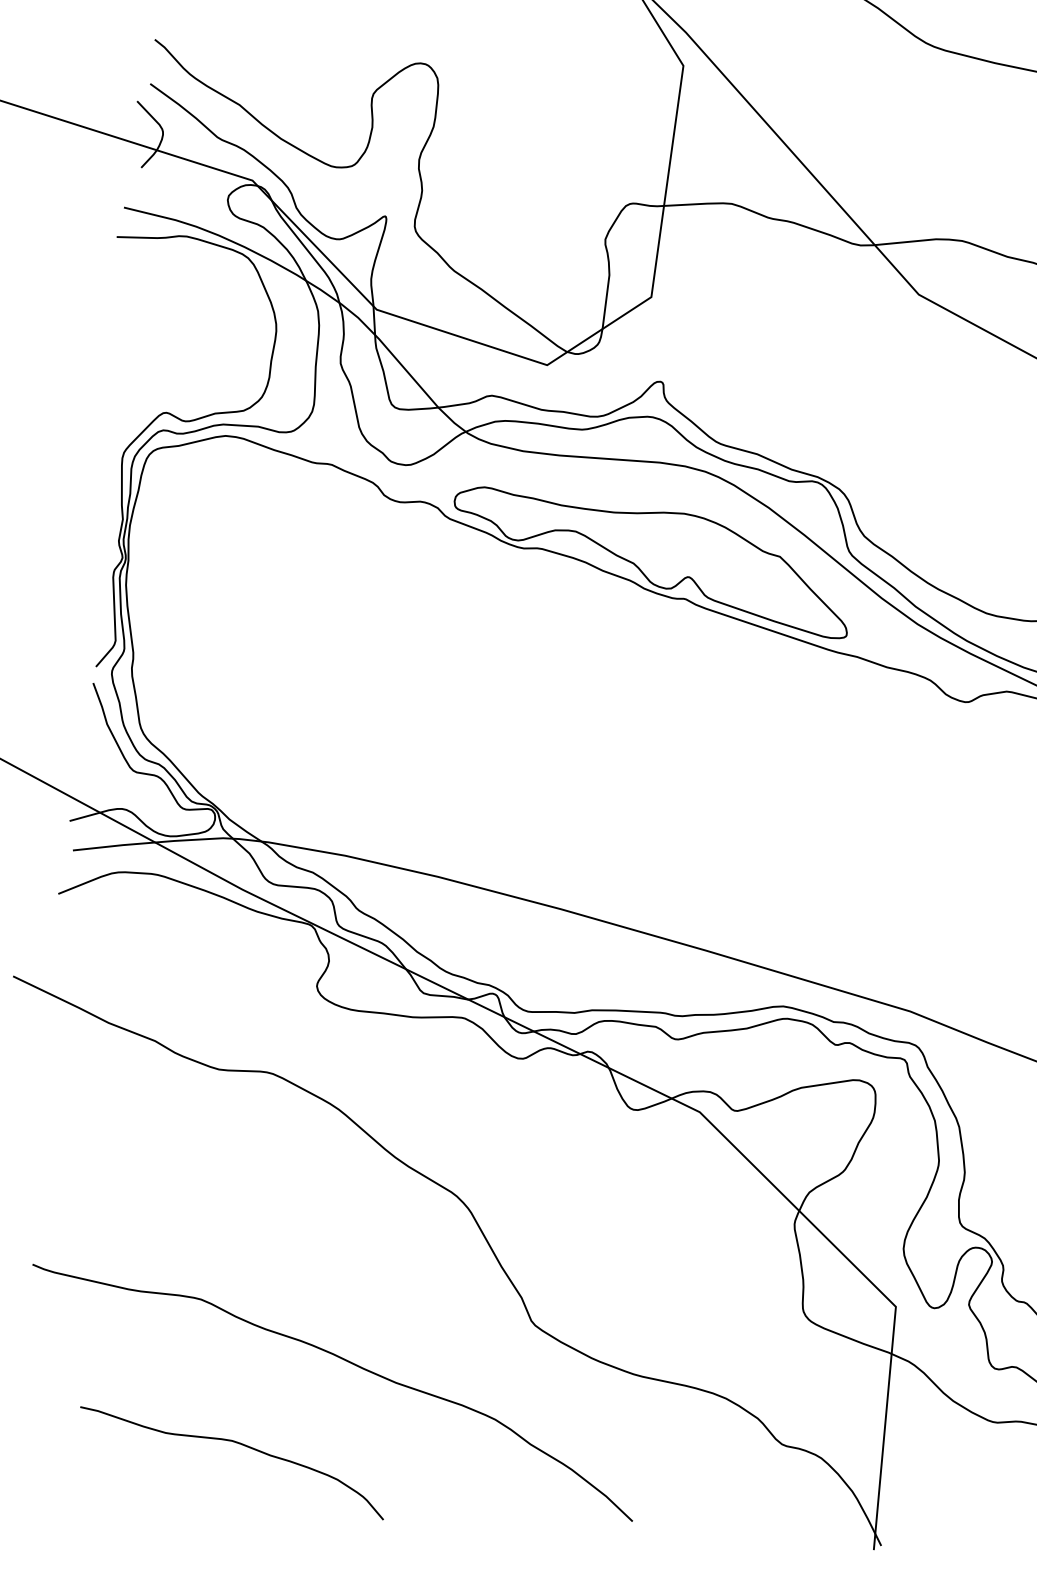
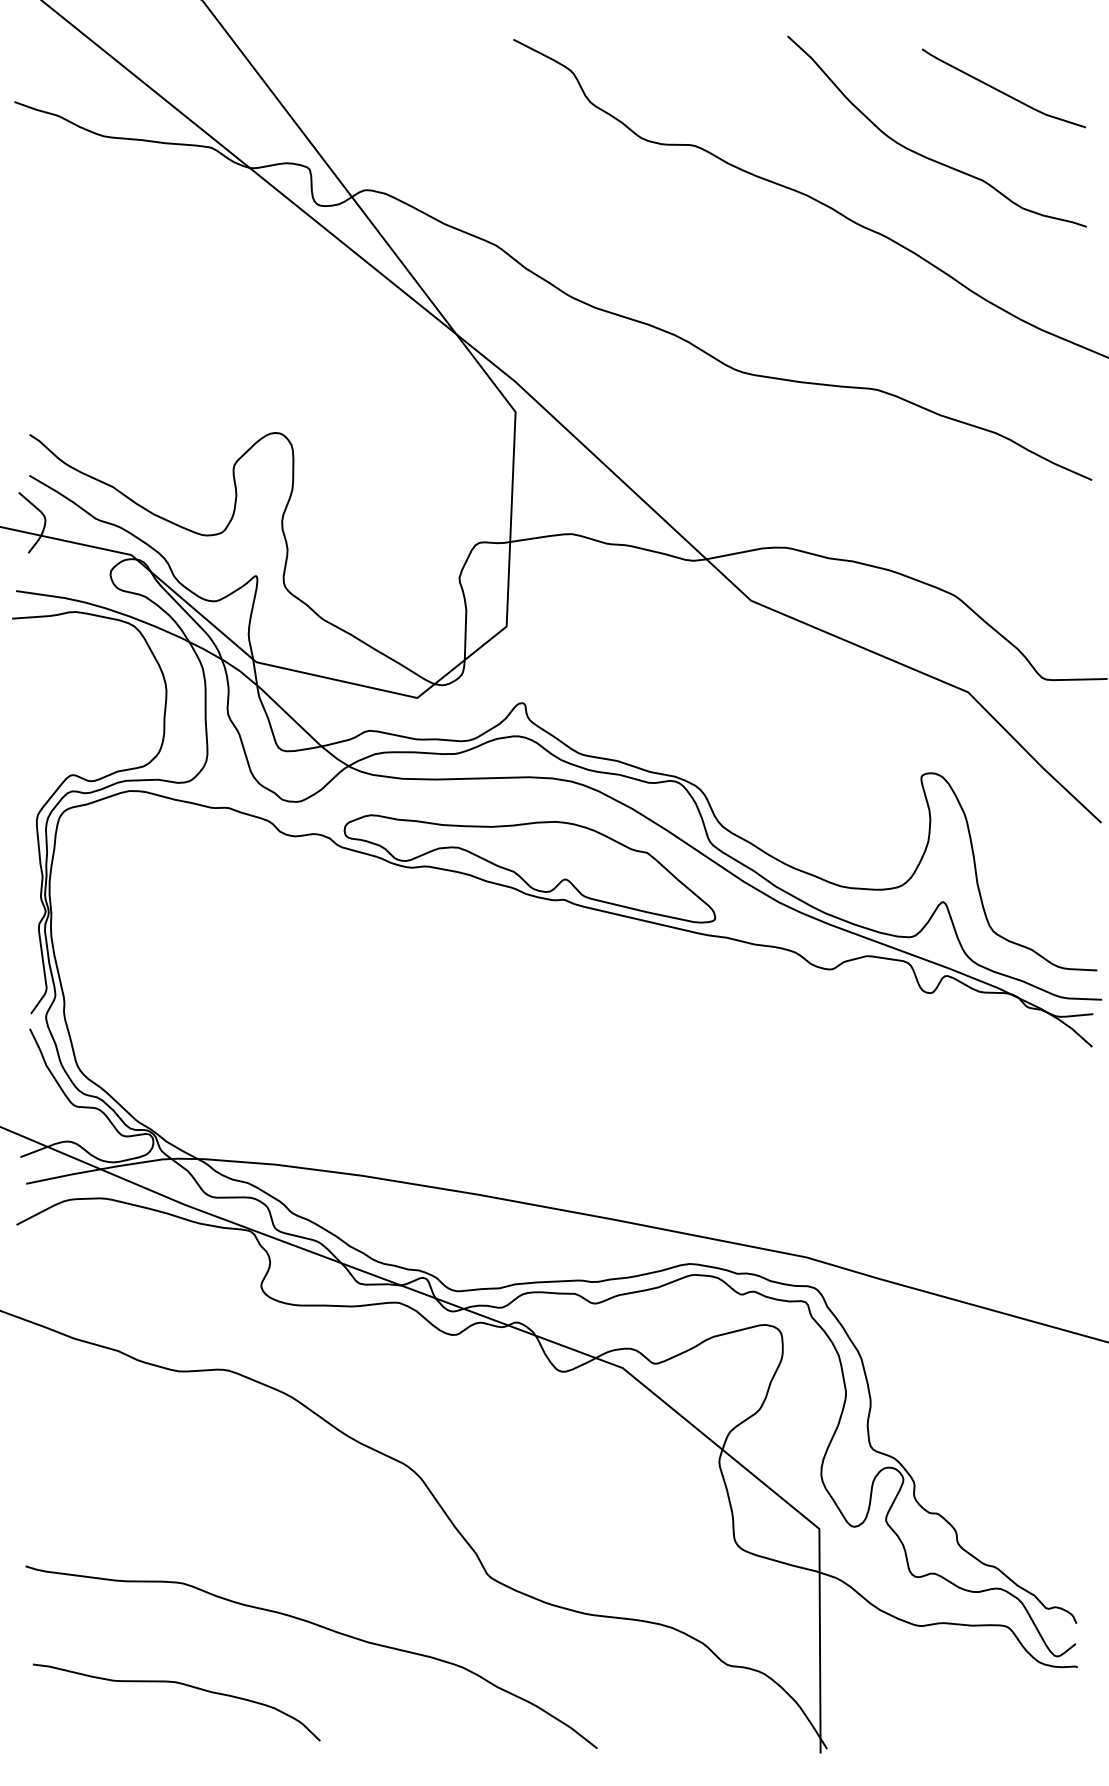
curve: (236, 1443) -> (179, 1684), moved

